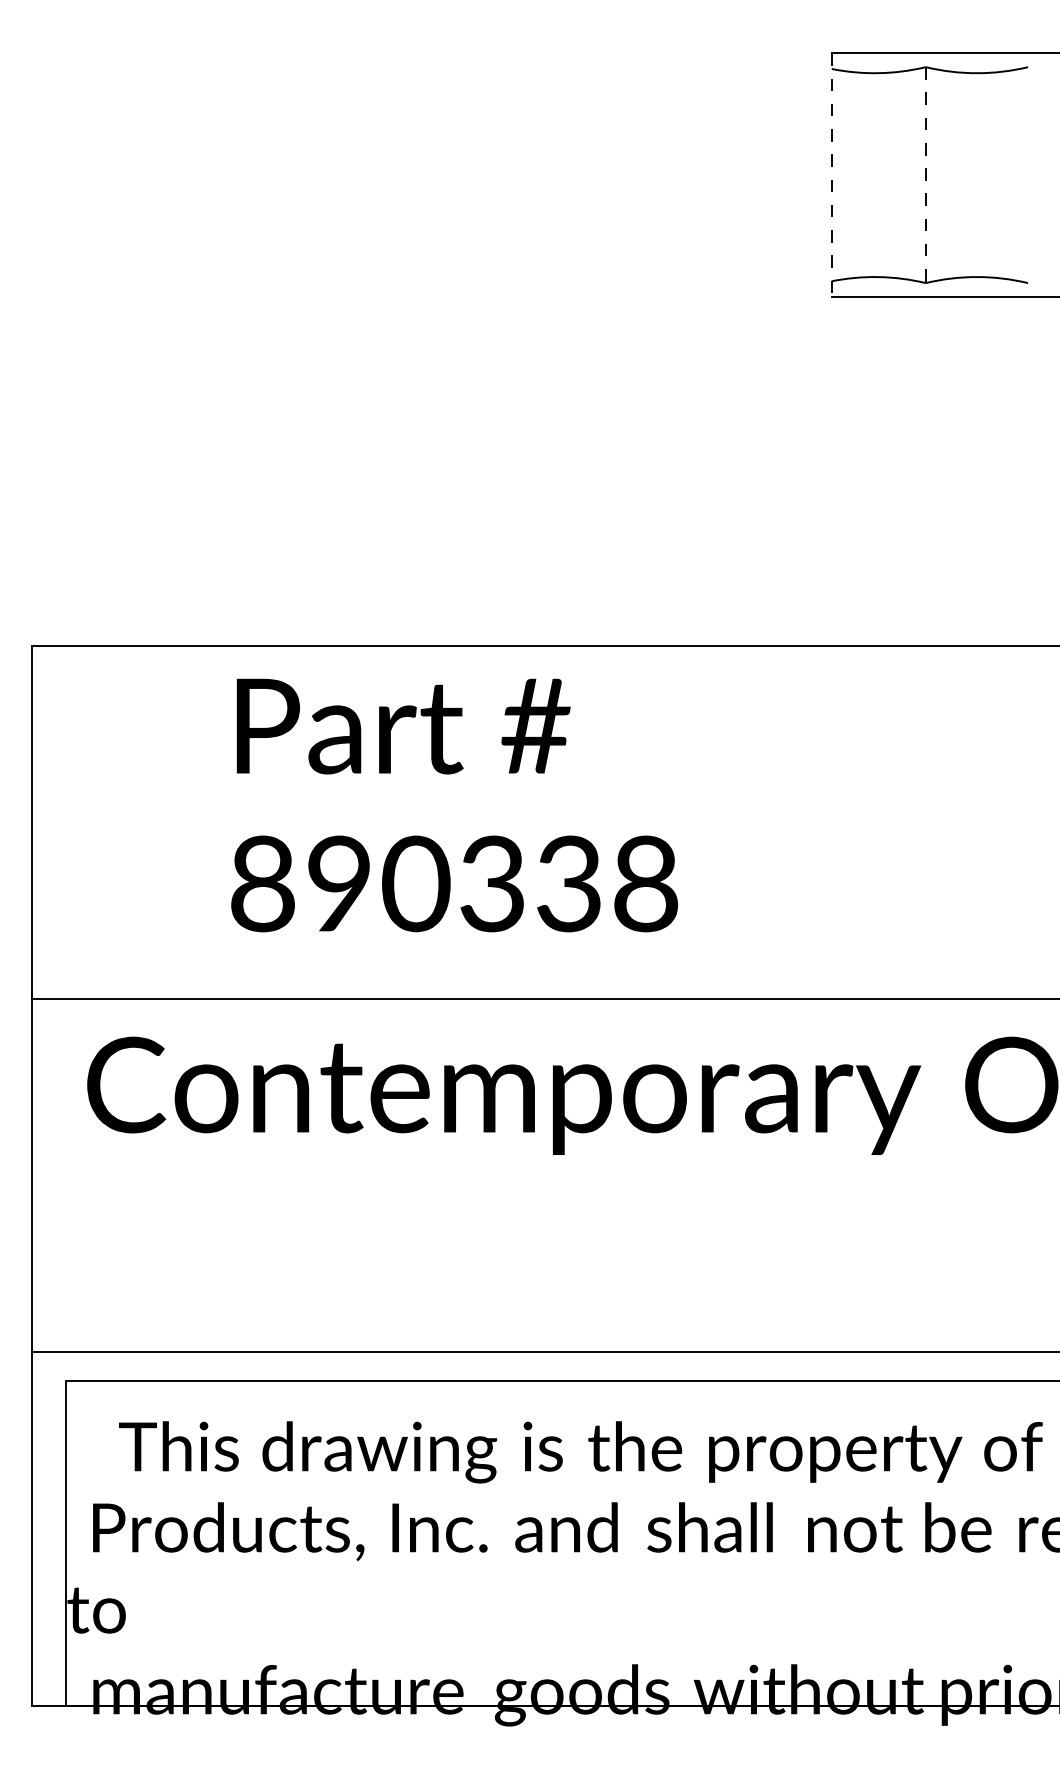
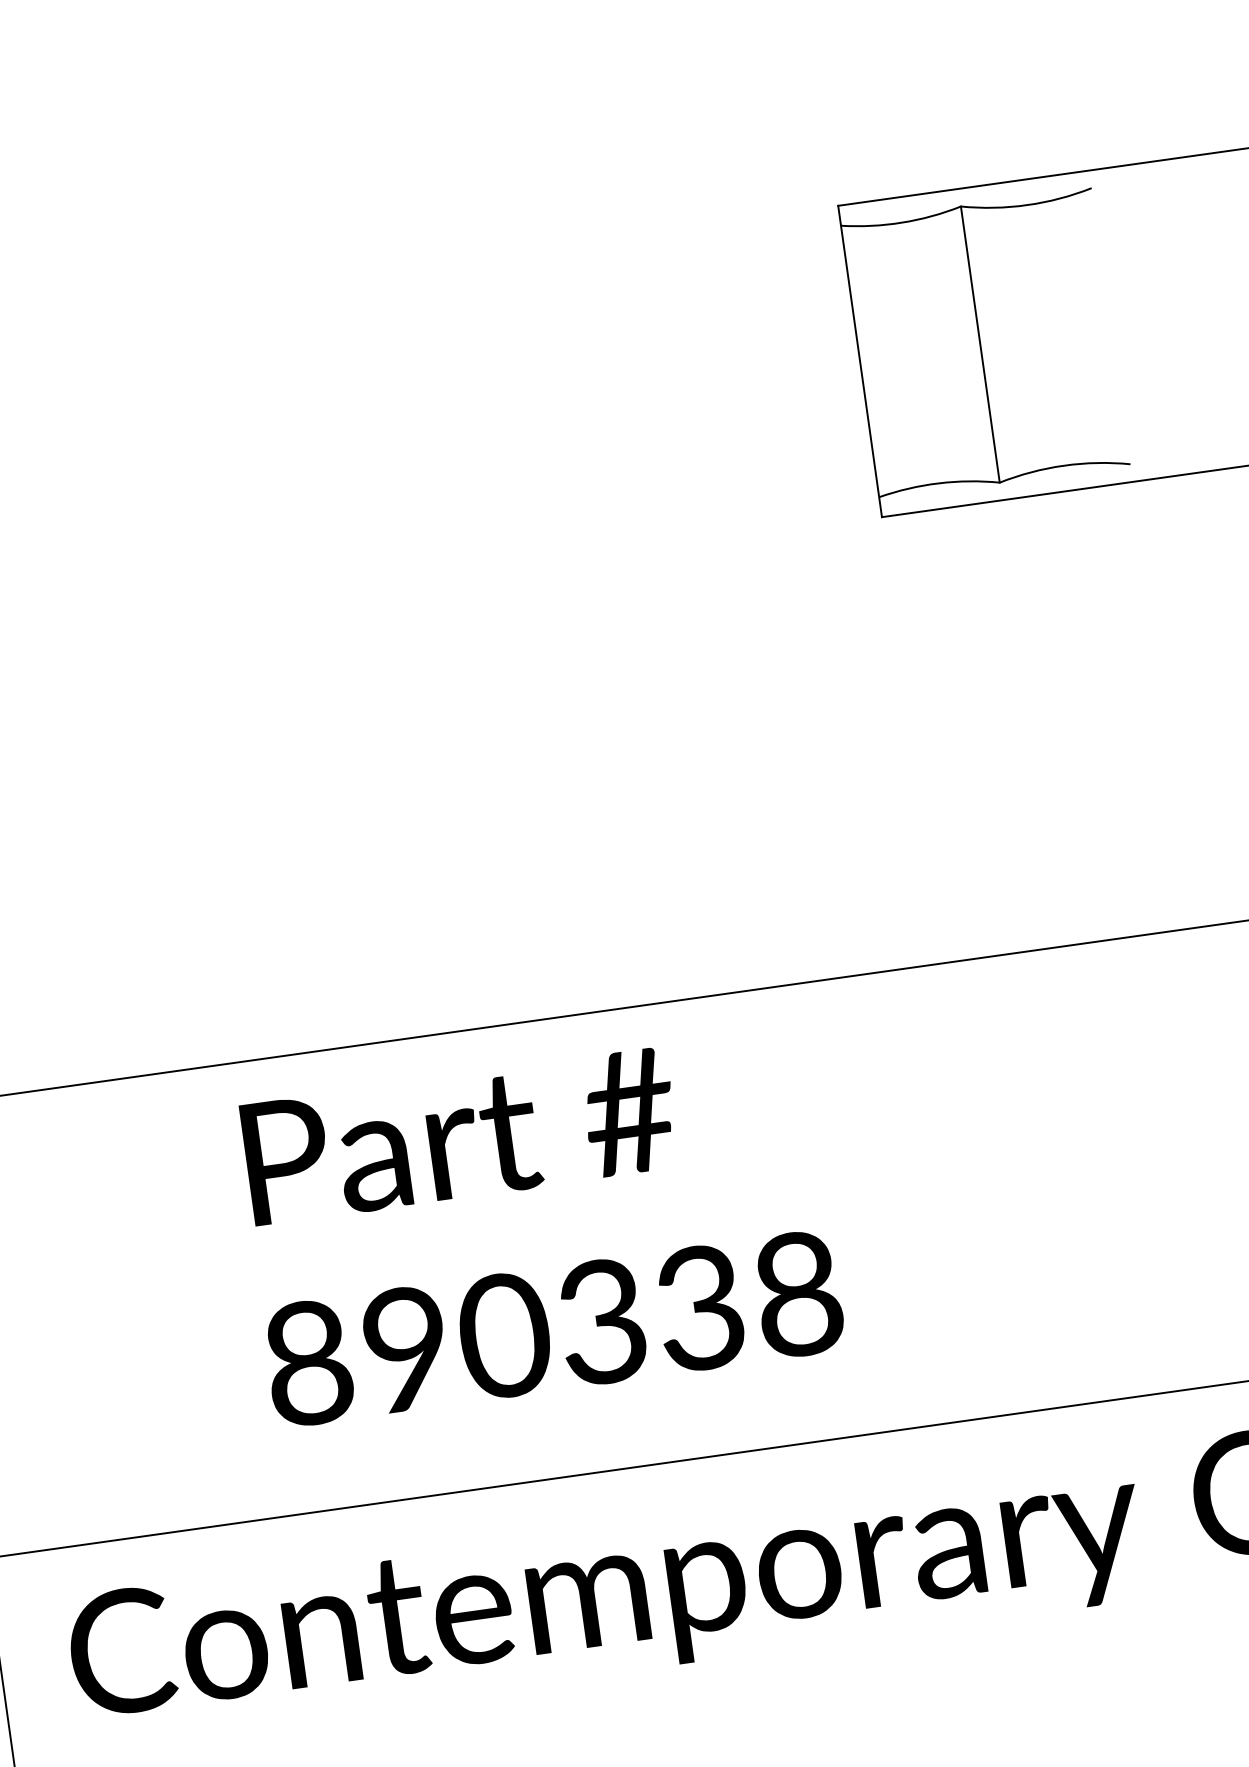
line: (831, 175) -> (859, 362), dashed -> solid
line: (925, 175) -> (980, 345), dashed -> solid
text: (454, 805) -> (539, 1228), moved

